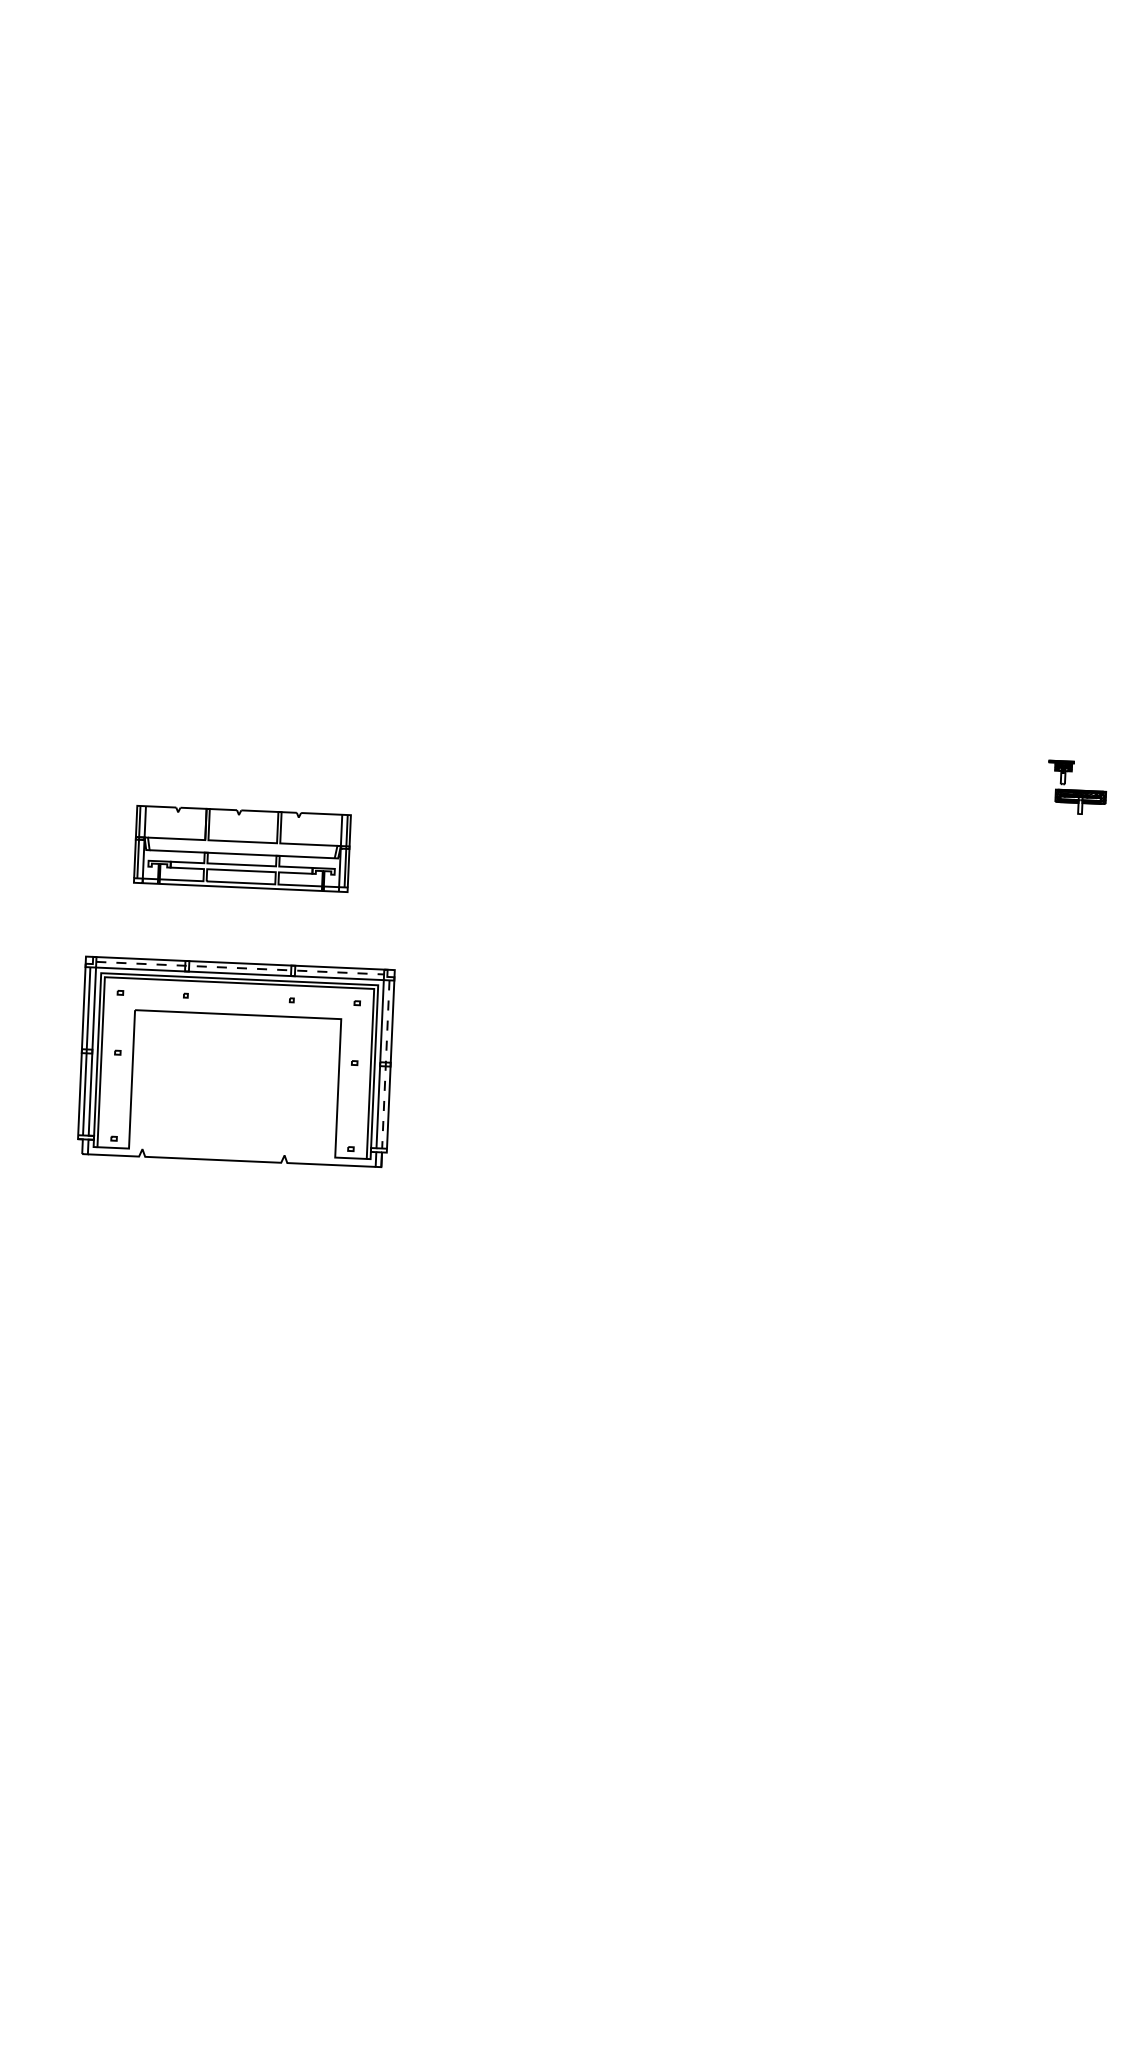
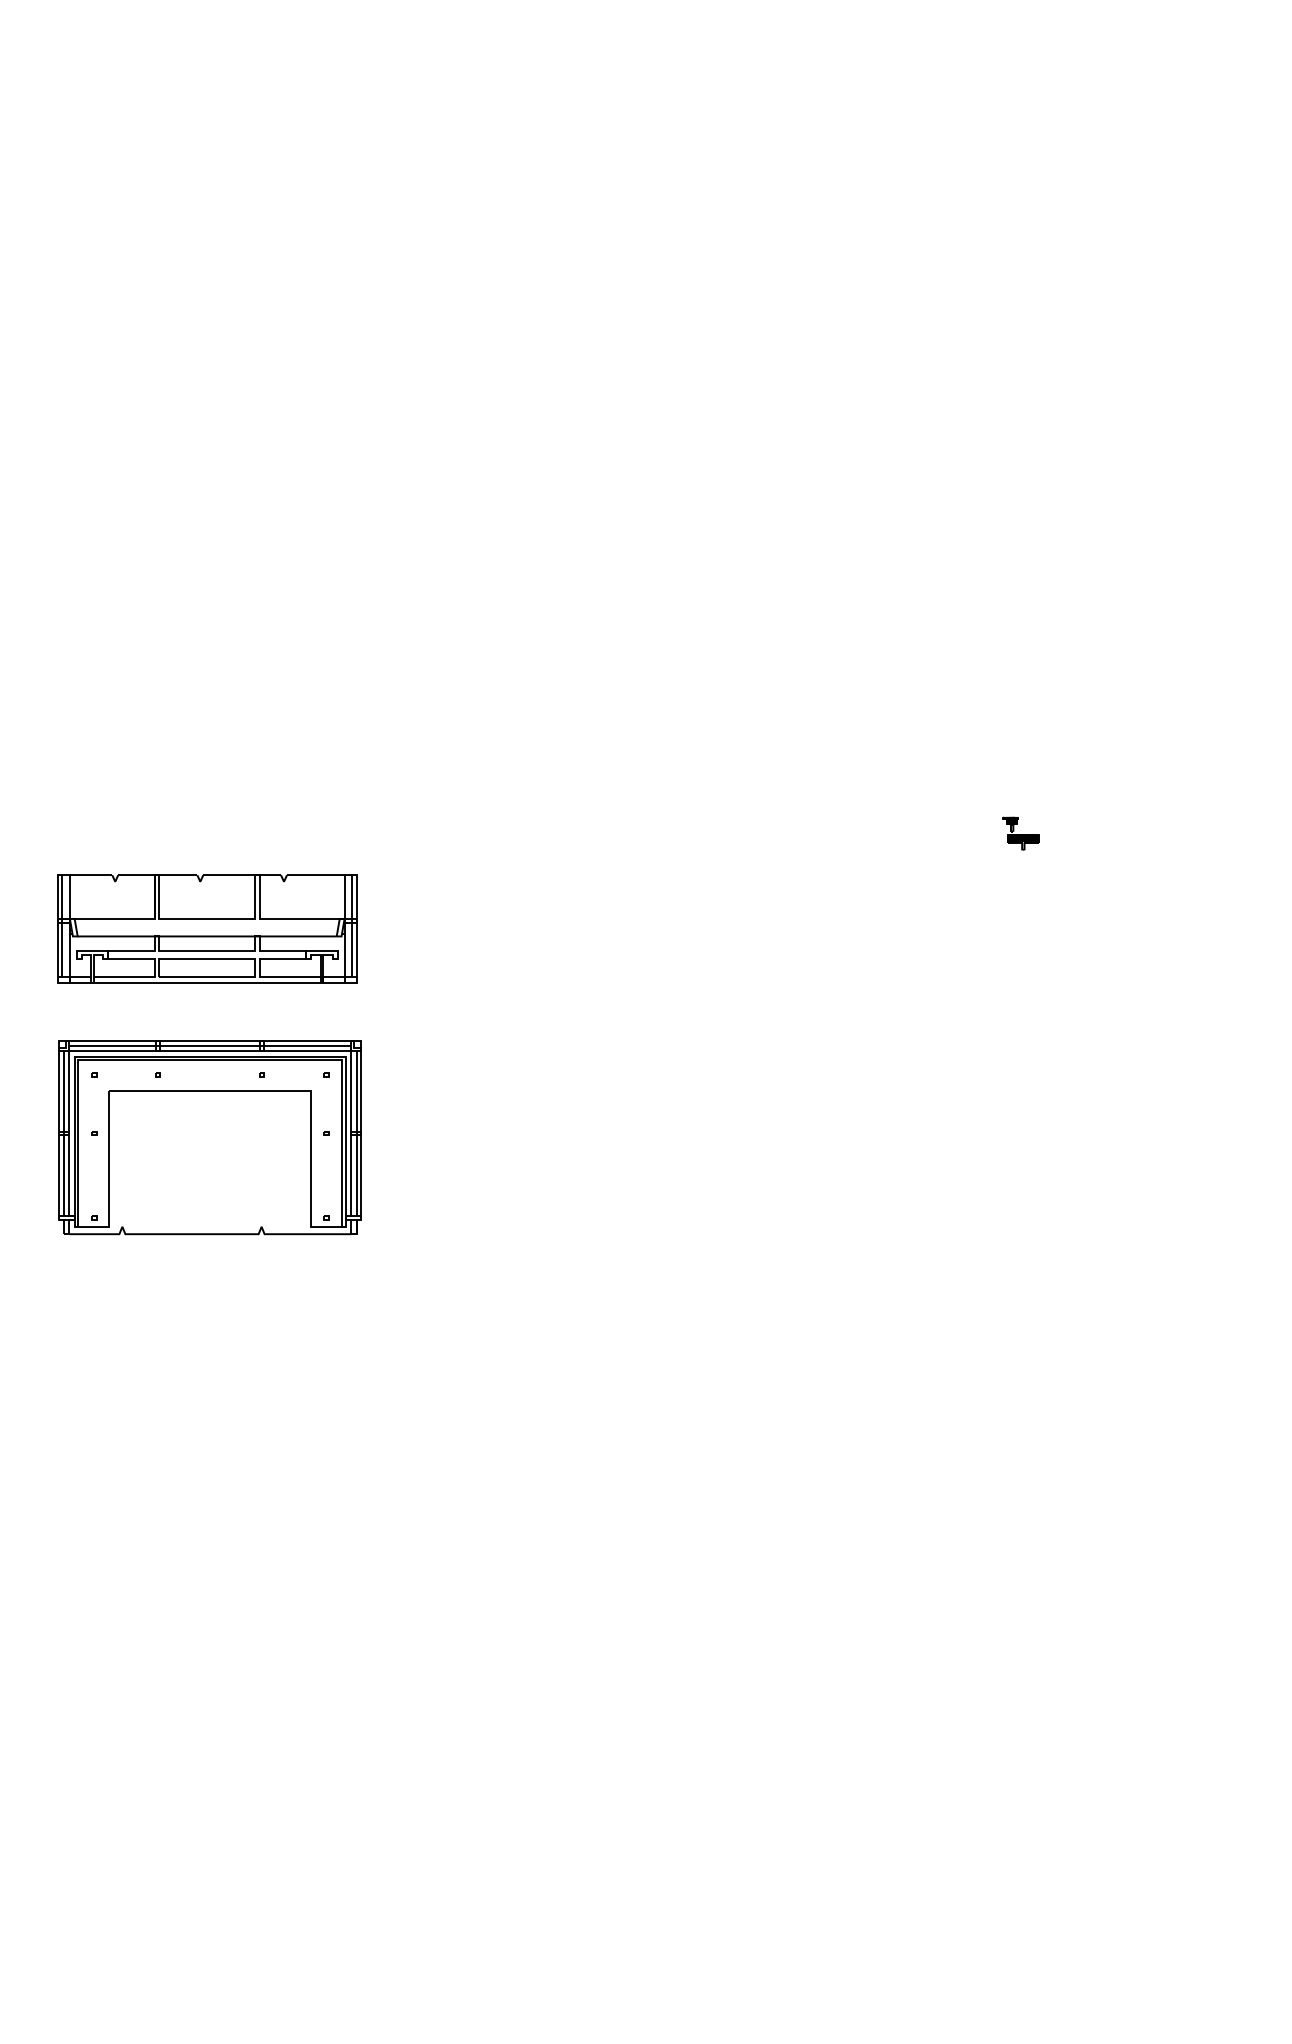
part: (1076, 787) -> (1020, 833), size x0.62
part: (242, 848) -> (207, 928), size x1.43
line: (240, 968) -> (210, 1045), dashed -> solid
line: (385, 1065) -> (356, 1134), dashed -> solid

